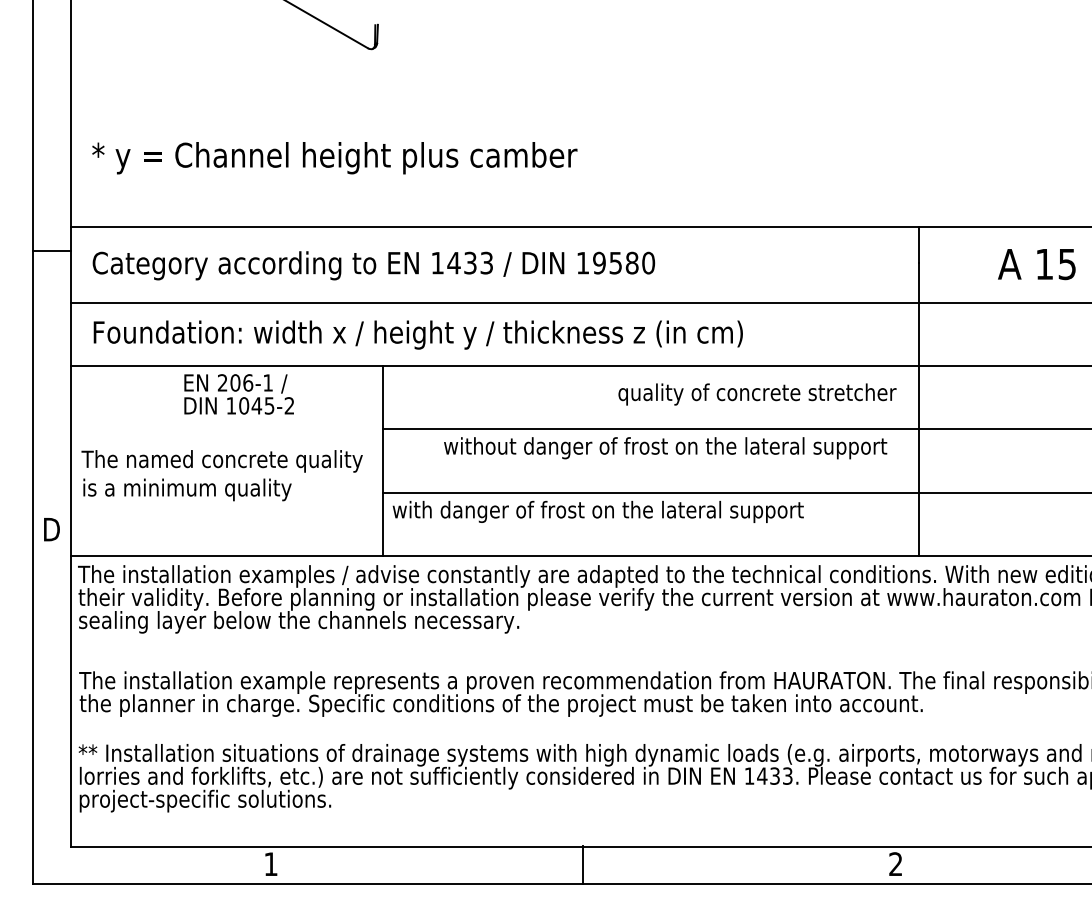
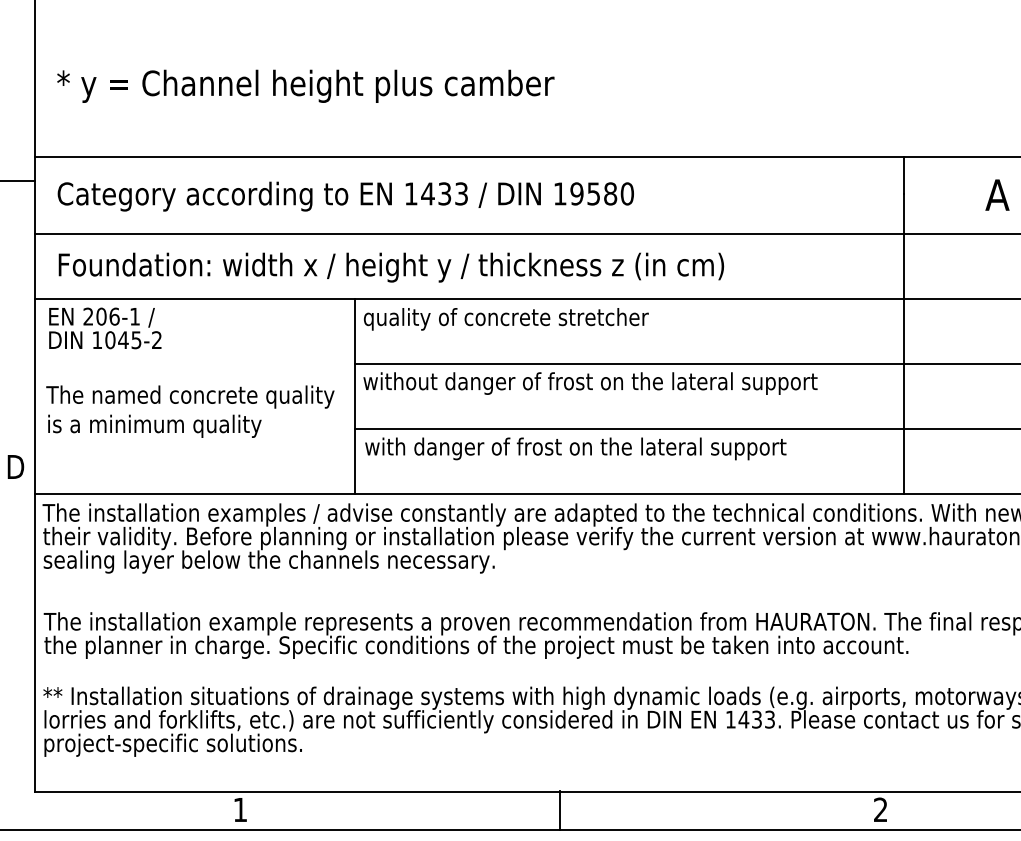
text: (238, 394) -> (104, 328), moved
text: (757, 394) -> (506, 319), moved
text: (665, 448) -> (590, 383), moved

